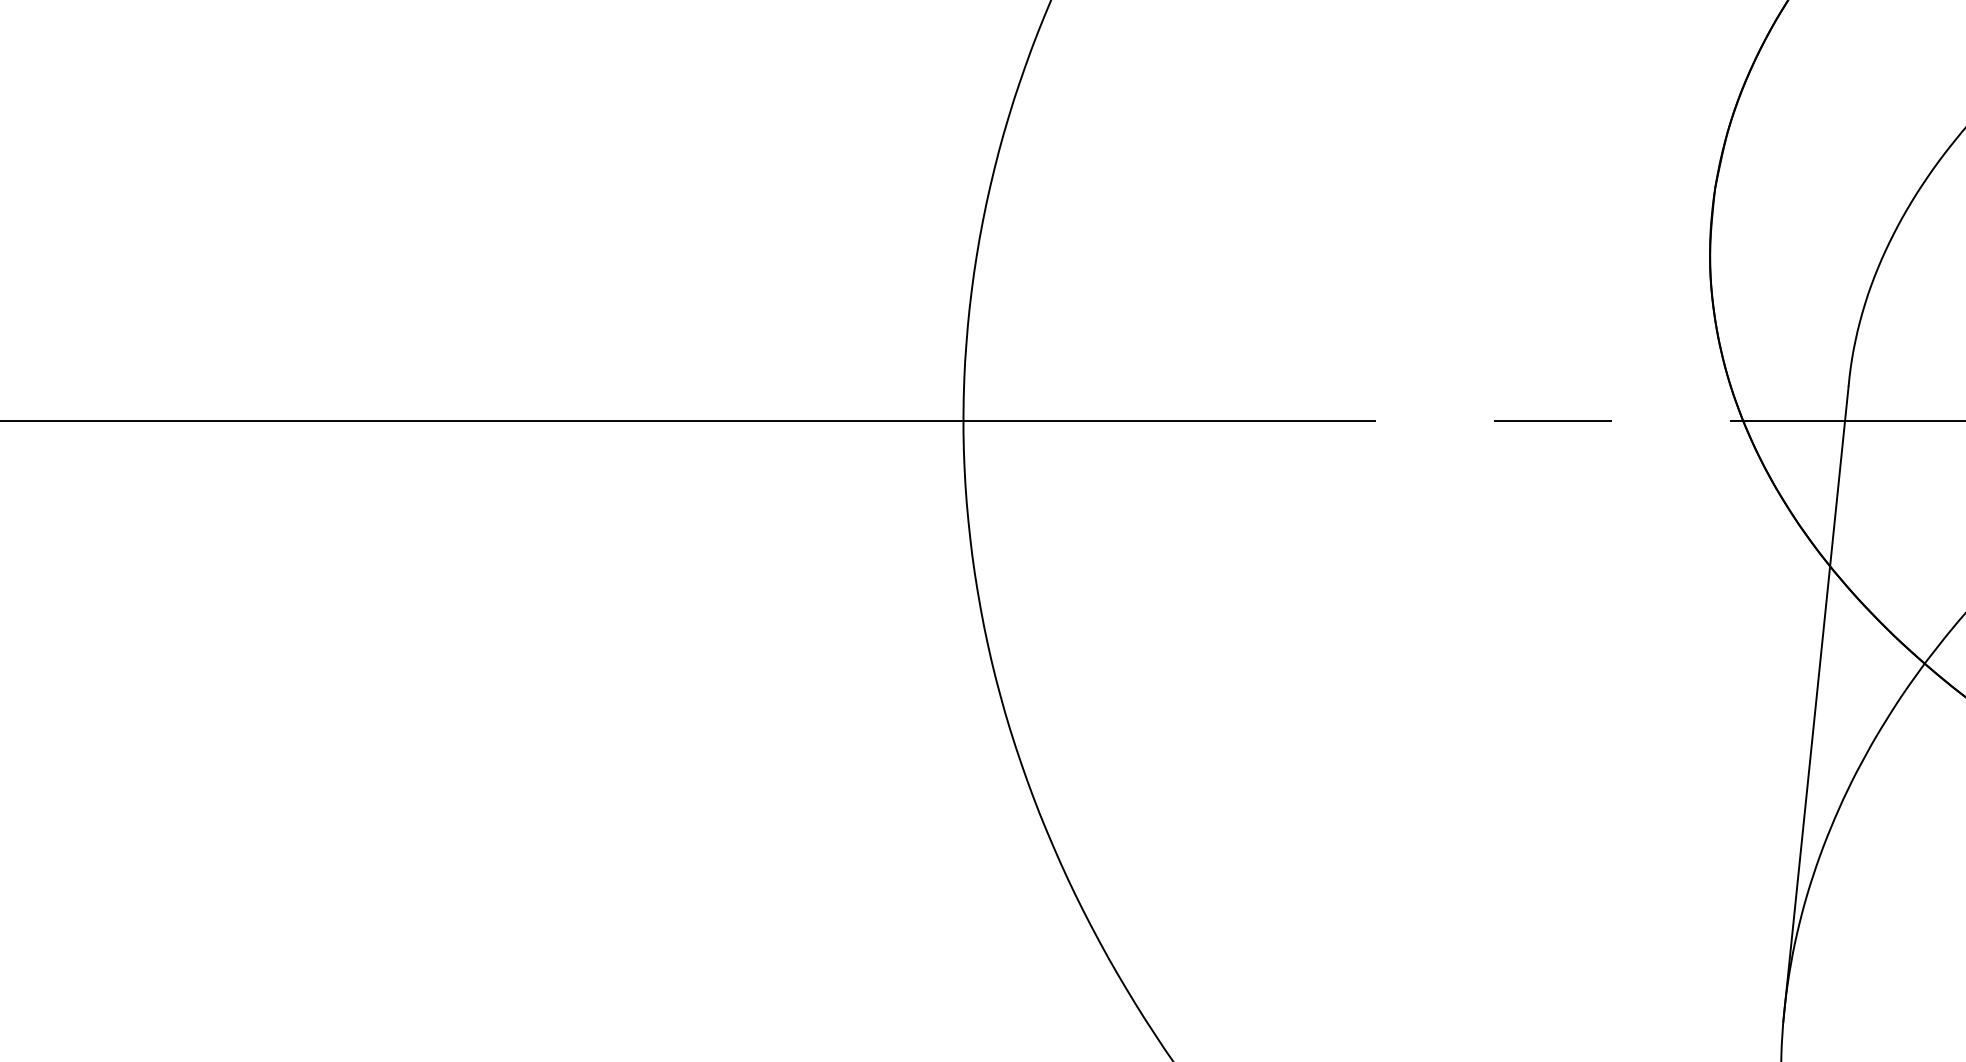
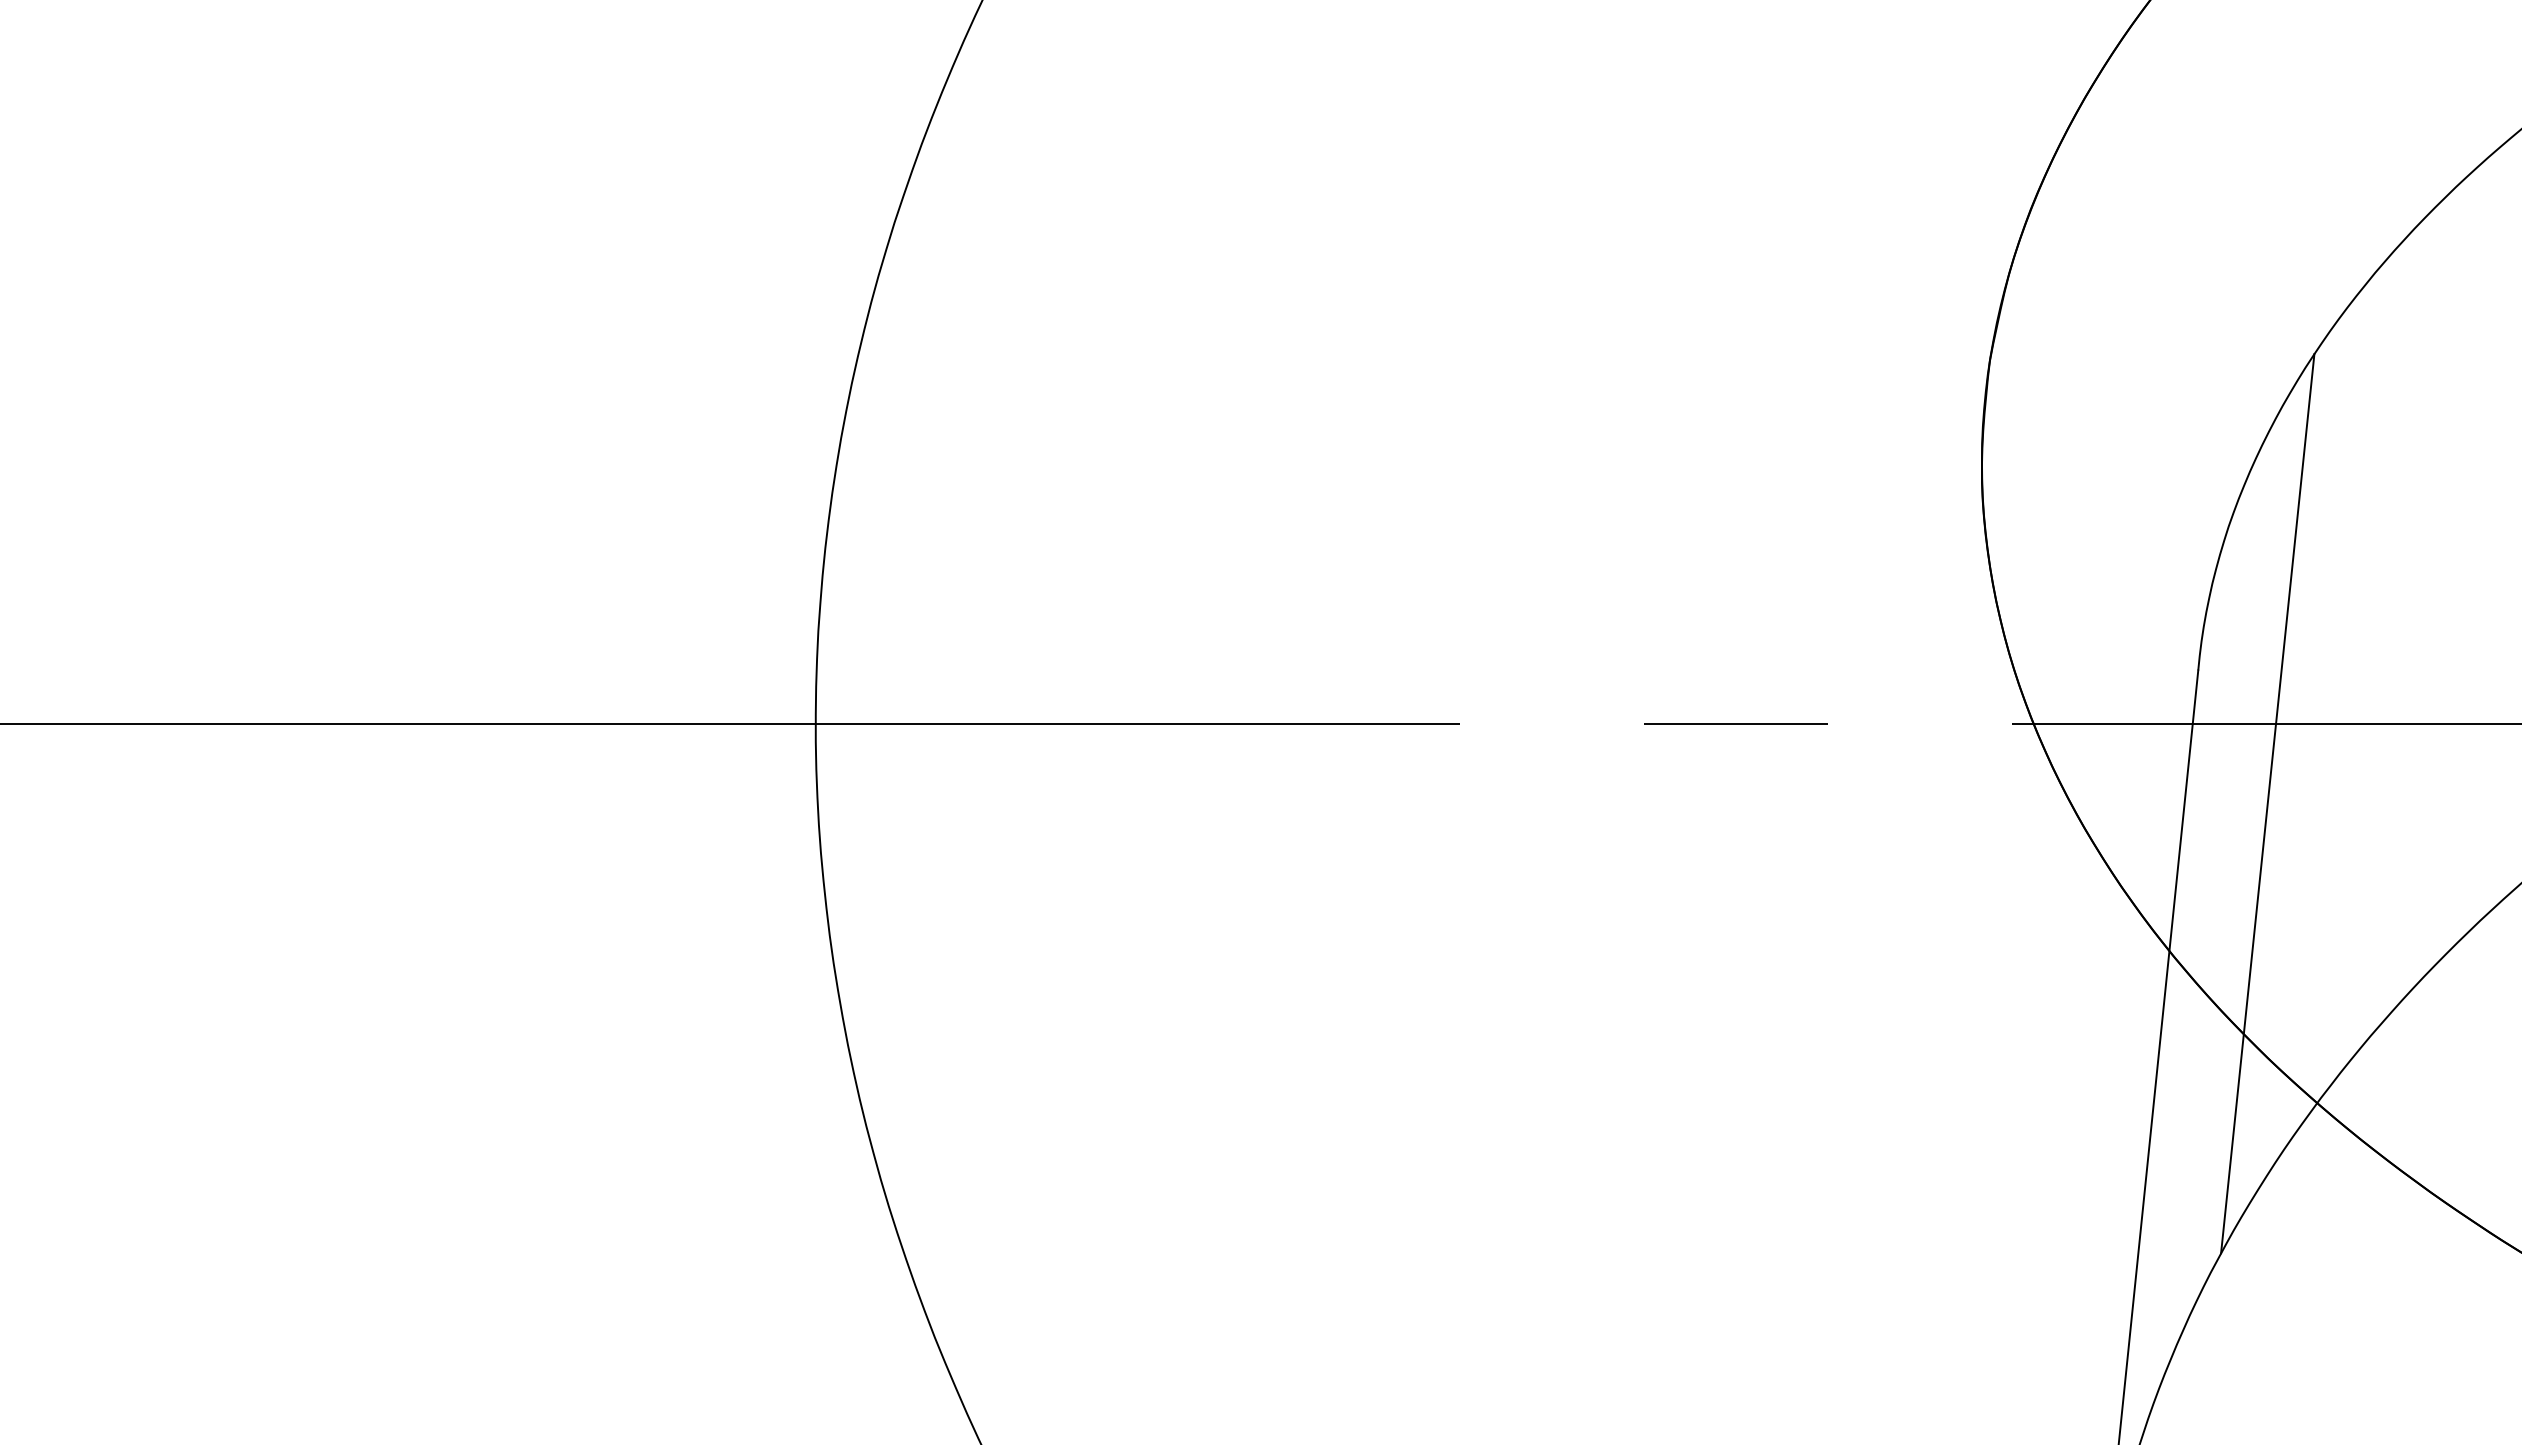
line: (1892, 471) -> (2266, 802), added

